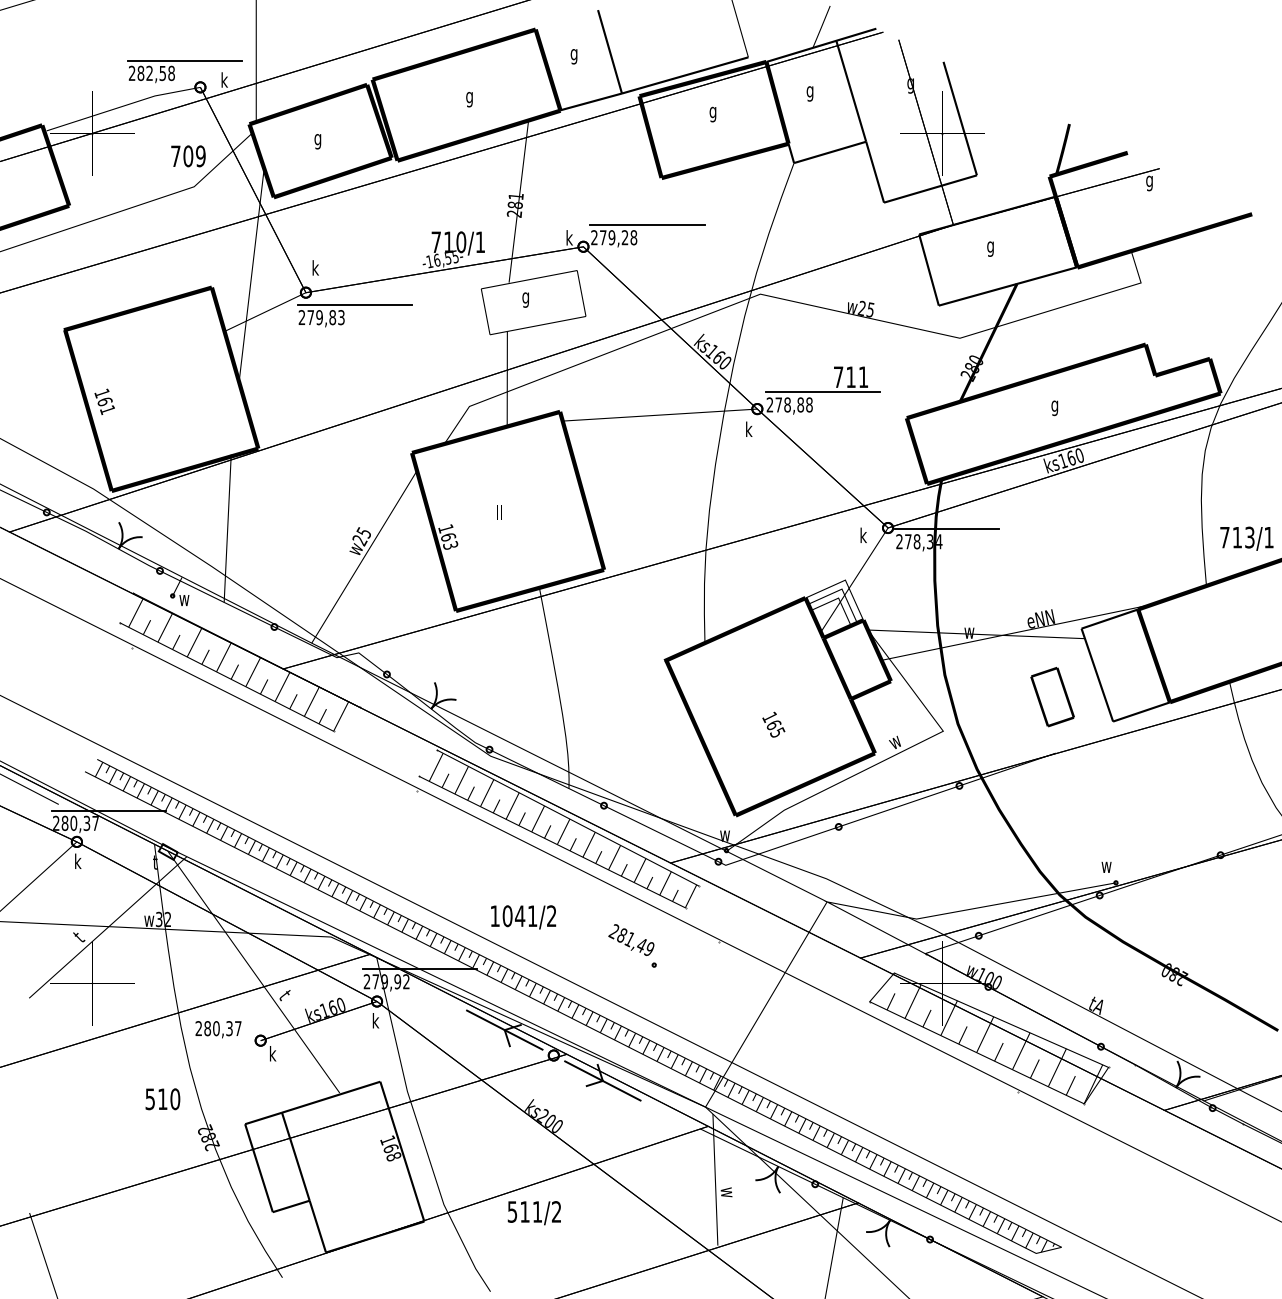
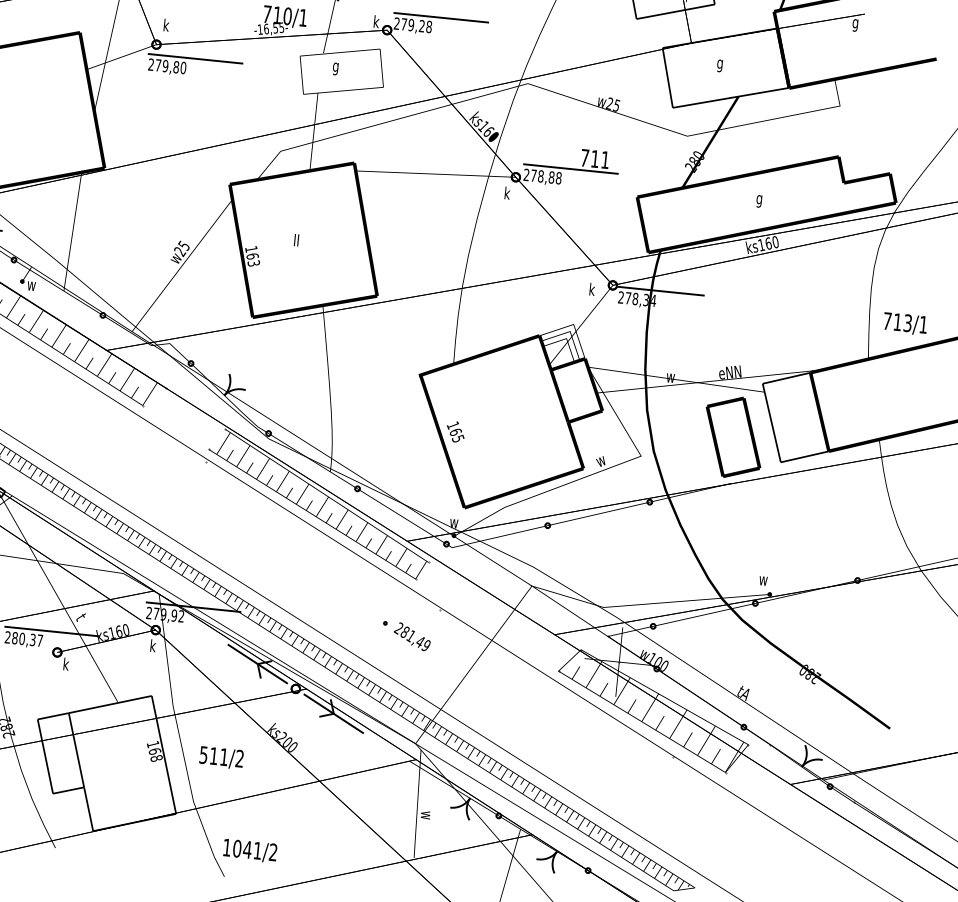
text: (341, 317) -> (183, 67), 279,83 -> 279,80
part: (1052, 696) -> (733, 436), size x1.67
text: (773, 724) -> (455, 431), moved
text: (523, 917) -> (250, 851), moved
text: (631, 939) -> (412, 636), moved
line: (251, 1016) -> (51, 631), added
text: (533, 1213) -> (220, 758), moved

